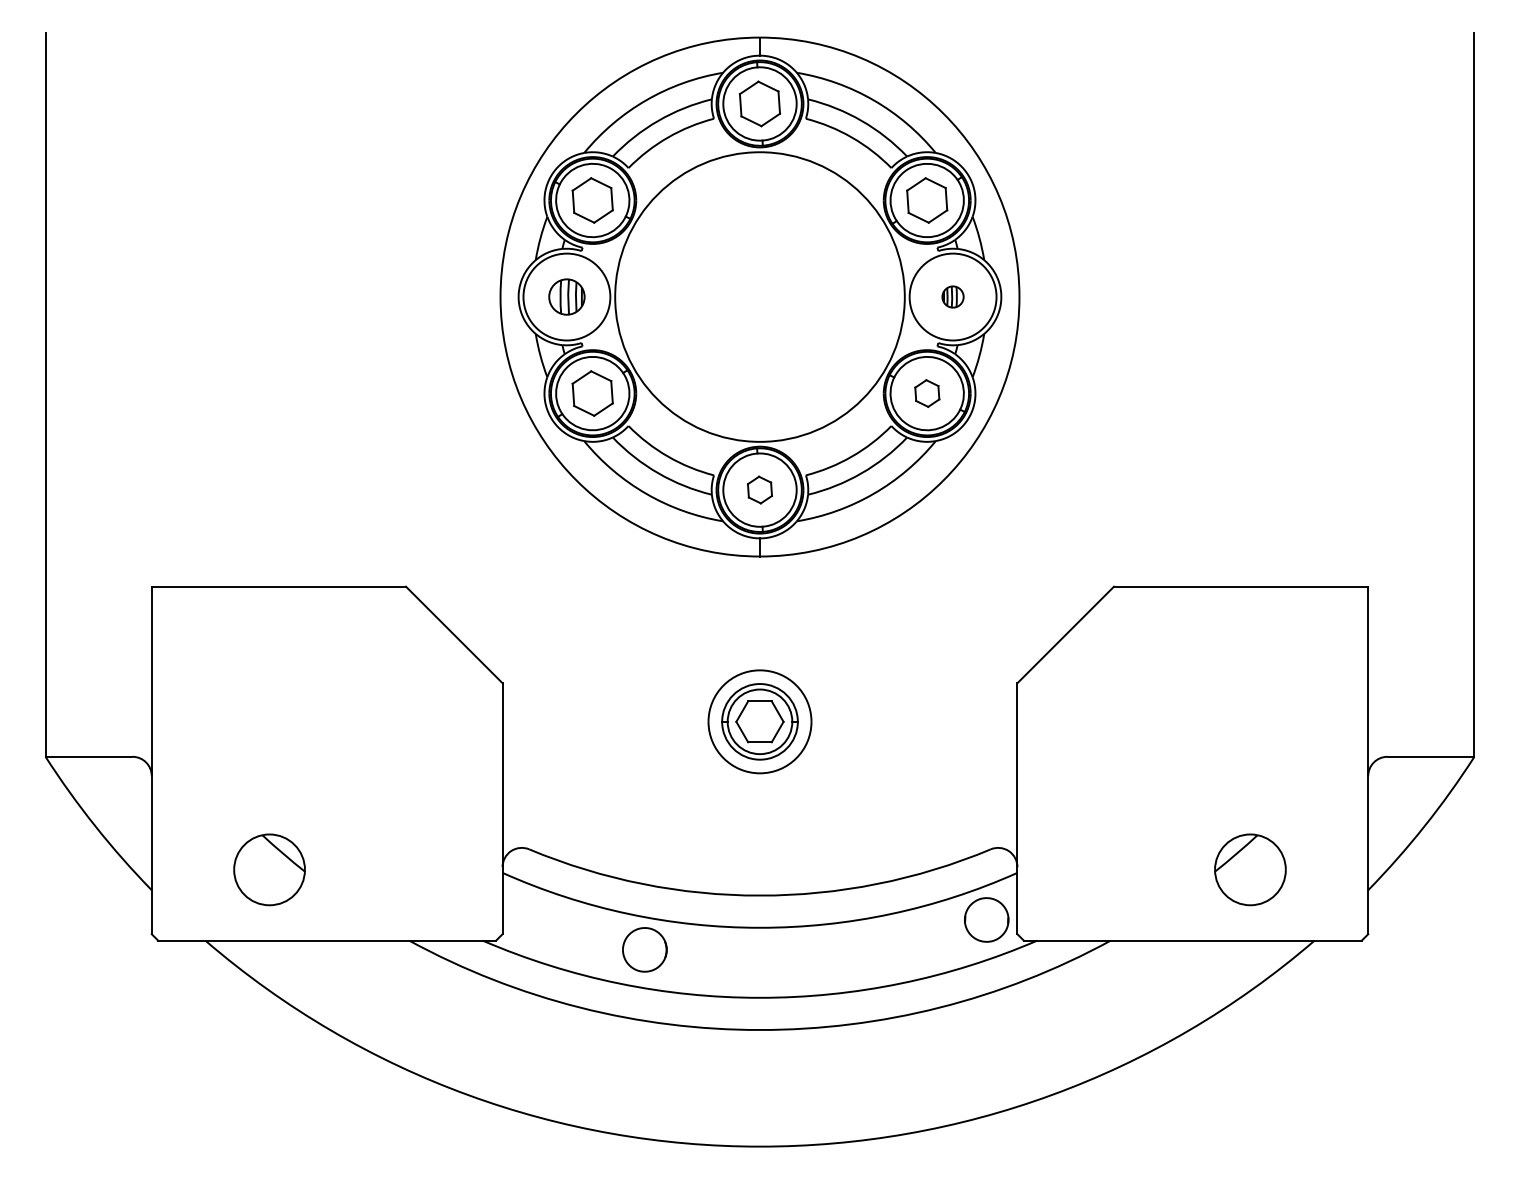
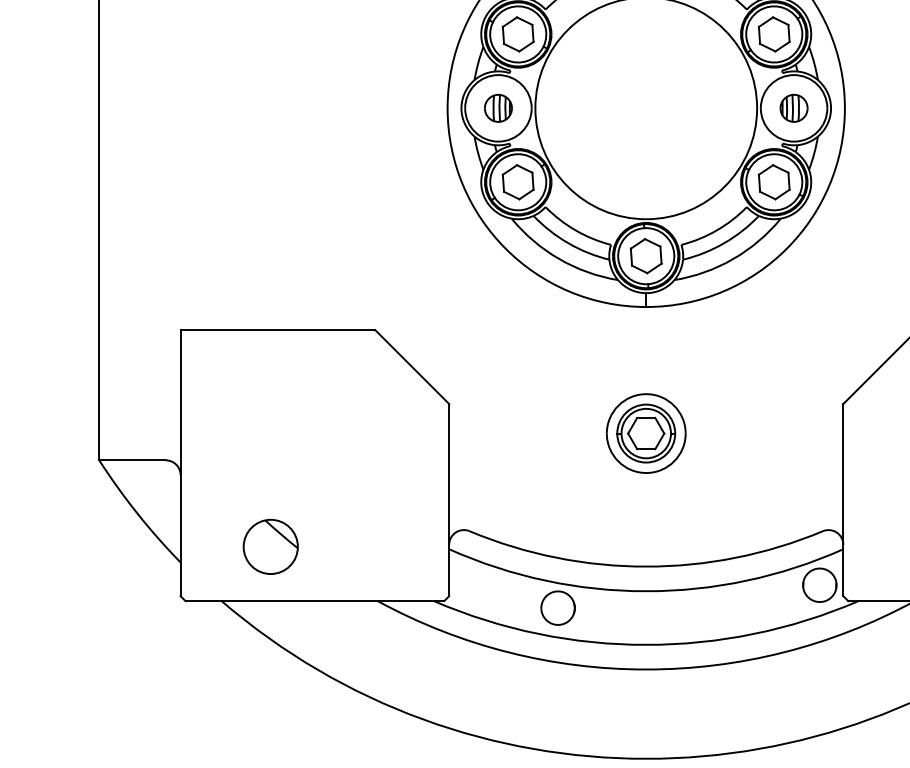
part: (952, 296) -> (793, 107), size x1.67
part: (927, 393) -> (774, 182), size x1.67
part: (759, 489) -> (645, 255), size x1.67

